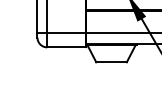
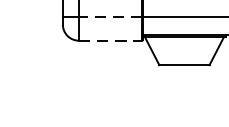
line: (66, 32) -> (110, 16), solid -> dashed
line: (67, 47) -> (112, 40), solid -> dashed

